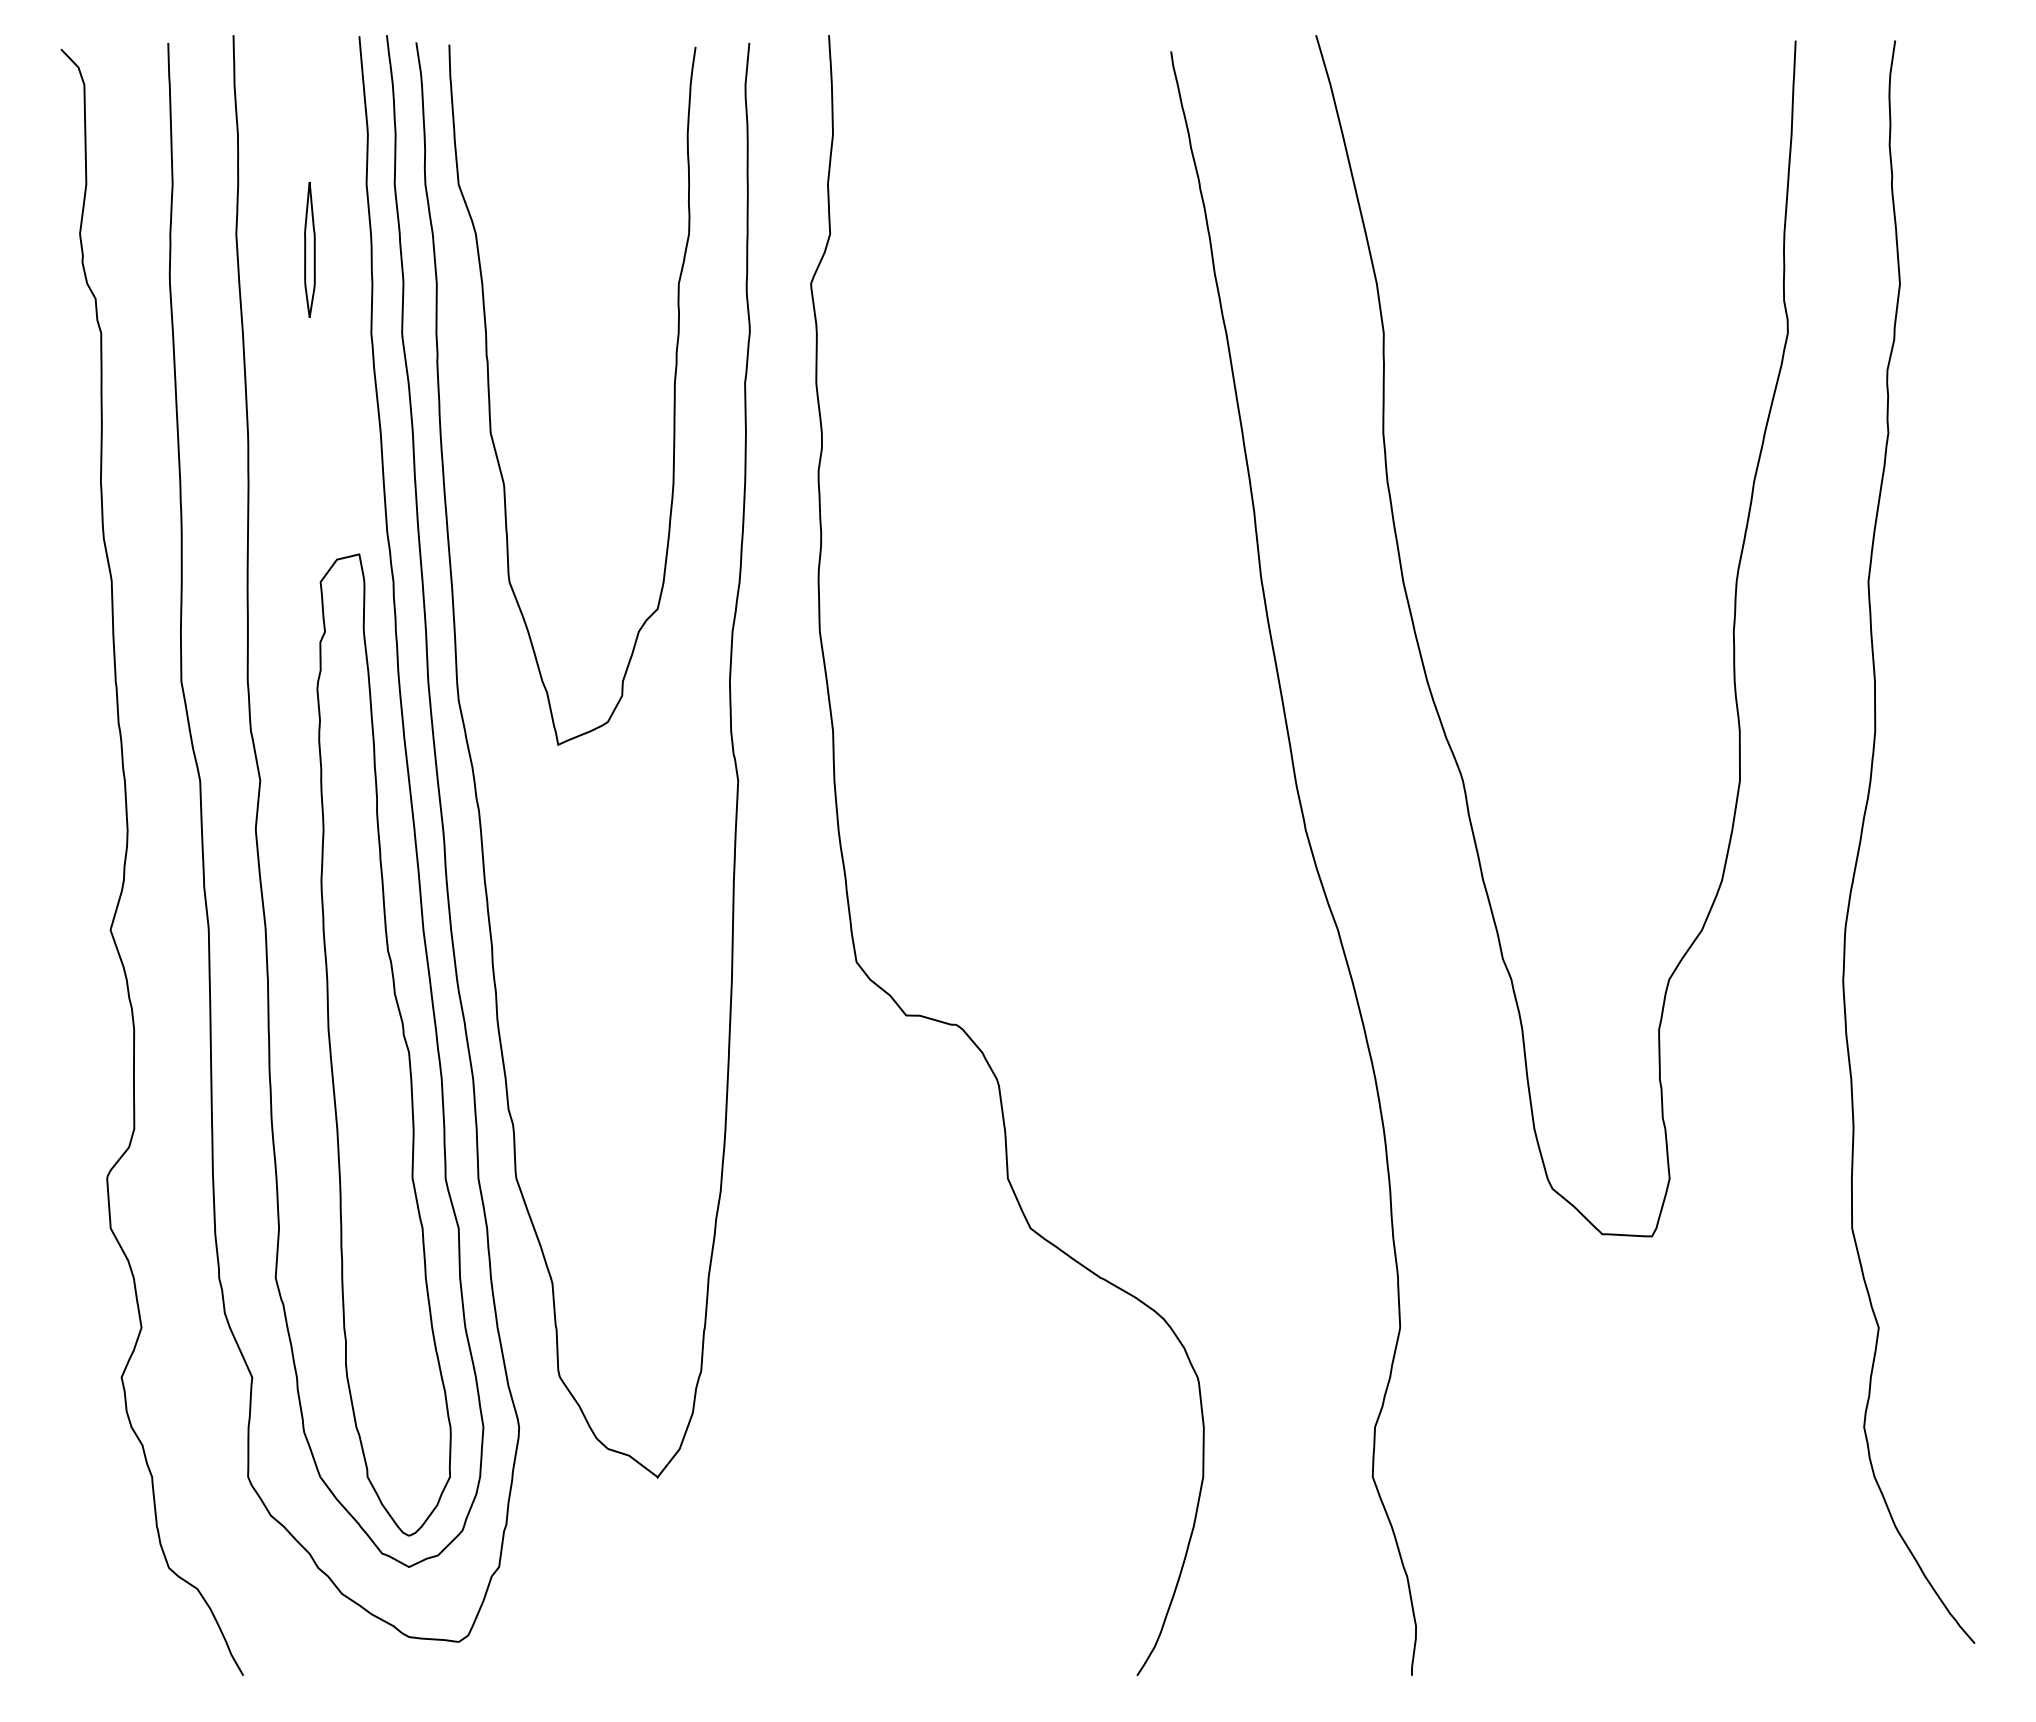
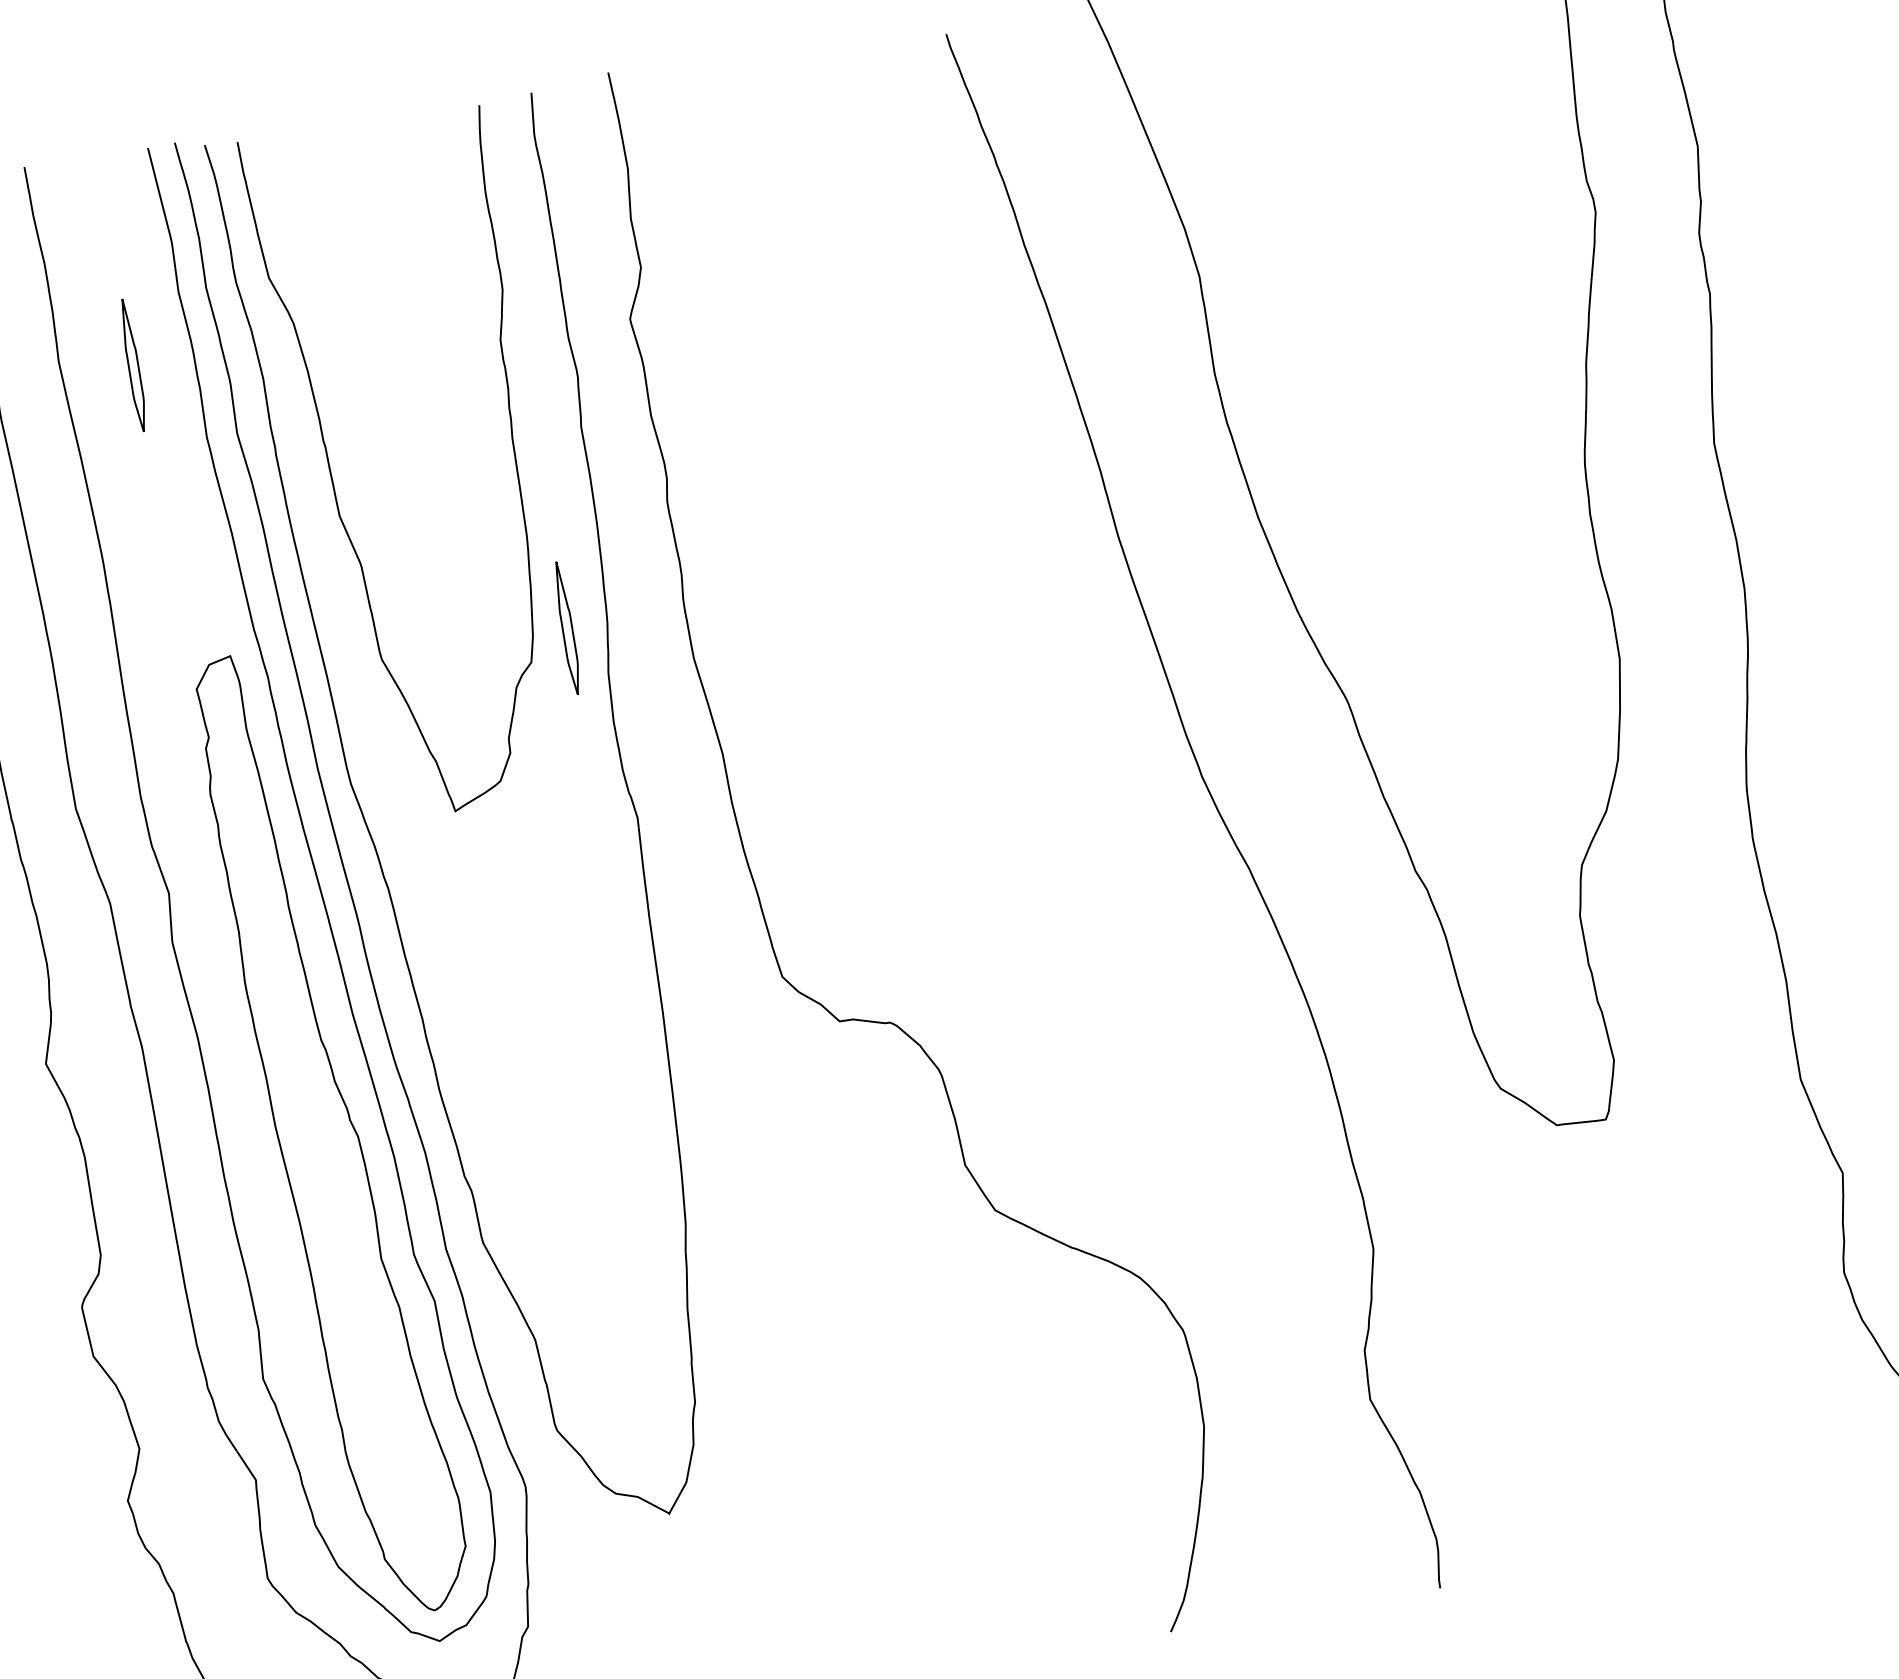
part: (698, 580) -> (566, 627), added

